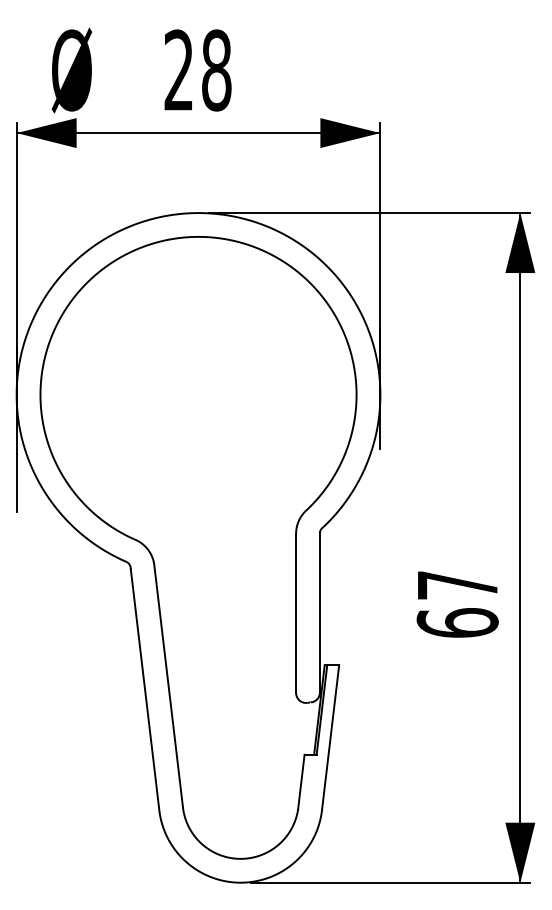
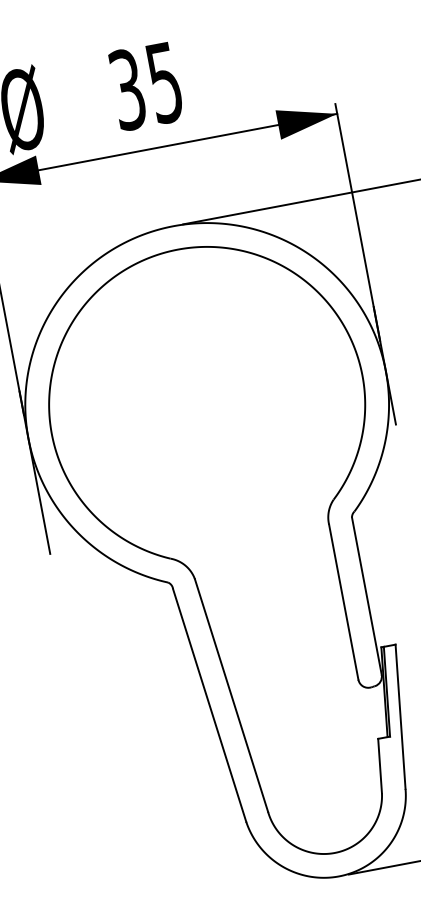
text: (197, 70) -> (145, 86), 28 -> 35

